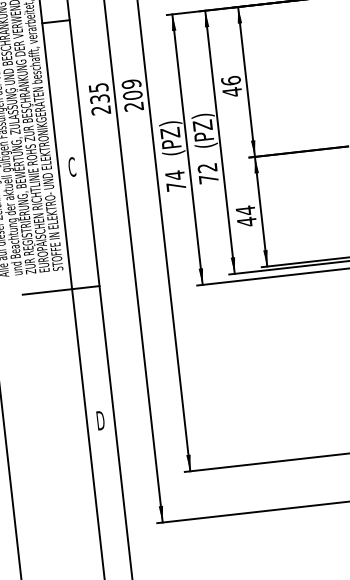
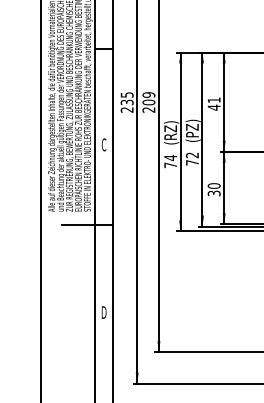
text: (230, 81) -> (213, 100), 46 -> 41
text: (171, 132) -> (171, 129), (PZ) -> (RZ)
text: (245, 215) -> (213, 189), 44 -> 30

